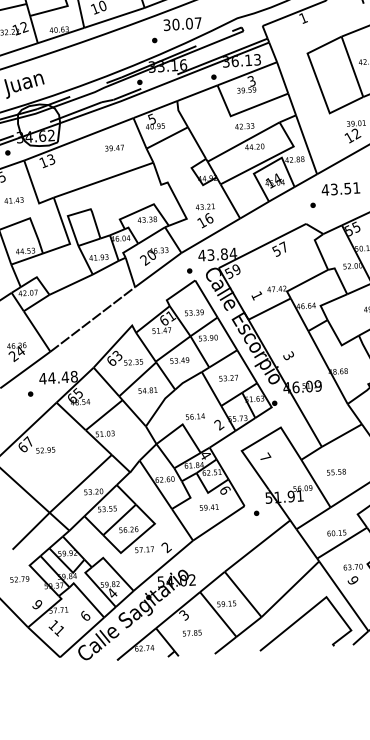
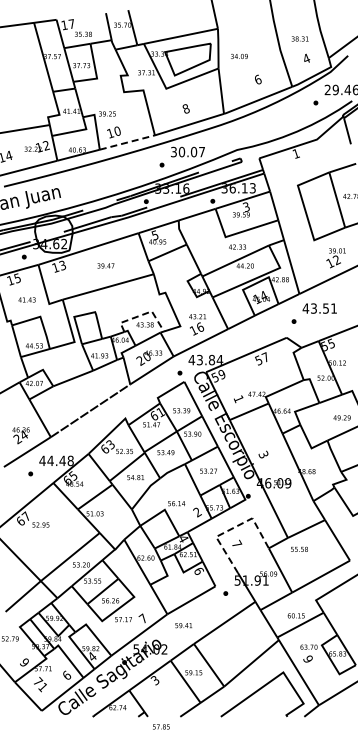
line: (114, 17) -> (127, 142), solid -> dashed
text: (114, 147) -> (105, 265), moved
line: (143, 208) -> (142, 314), solid -> dashed
line: (258, 441) -> (231, 529), solid -> dashed
text: (336, 471) -> (299, 548), moved
text: (208, 507) -> (183, 625), moved
text: (165, 547) -> (142, 618), 2 -> 7
text: (54, 624) -> (38, 681), 11 -> 71
text: (192, 632) -> (161, 726), moved

